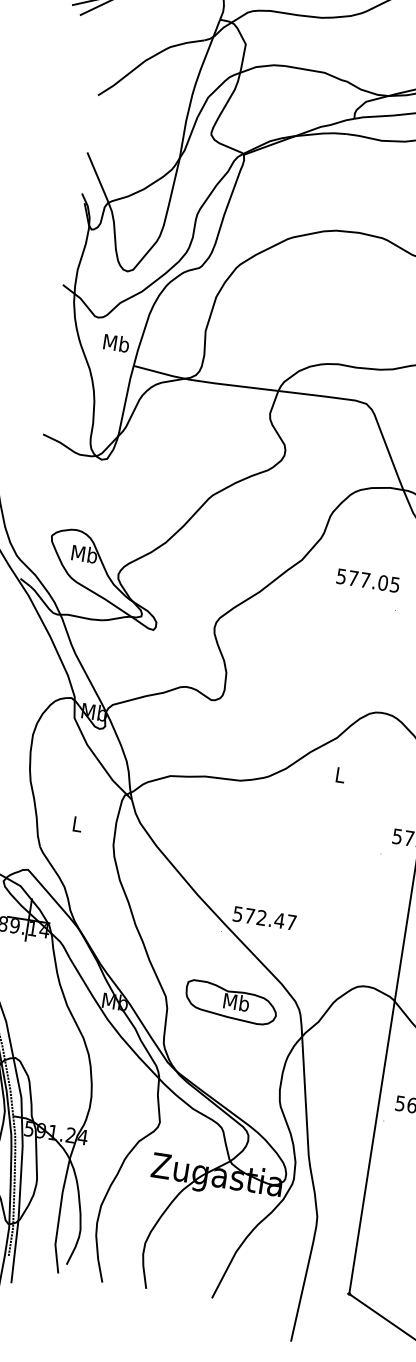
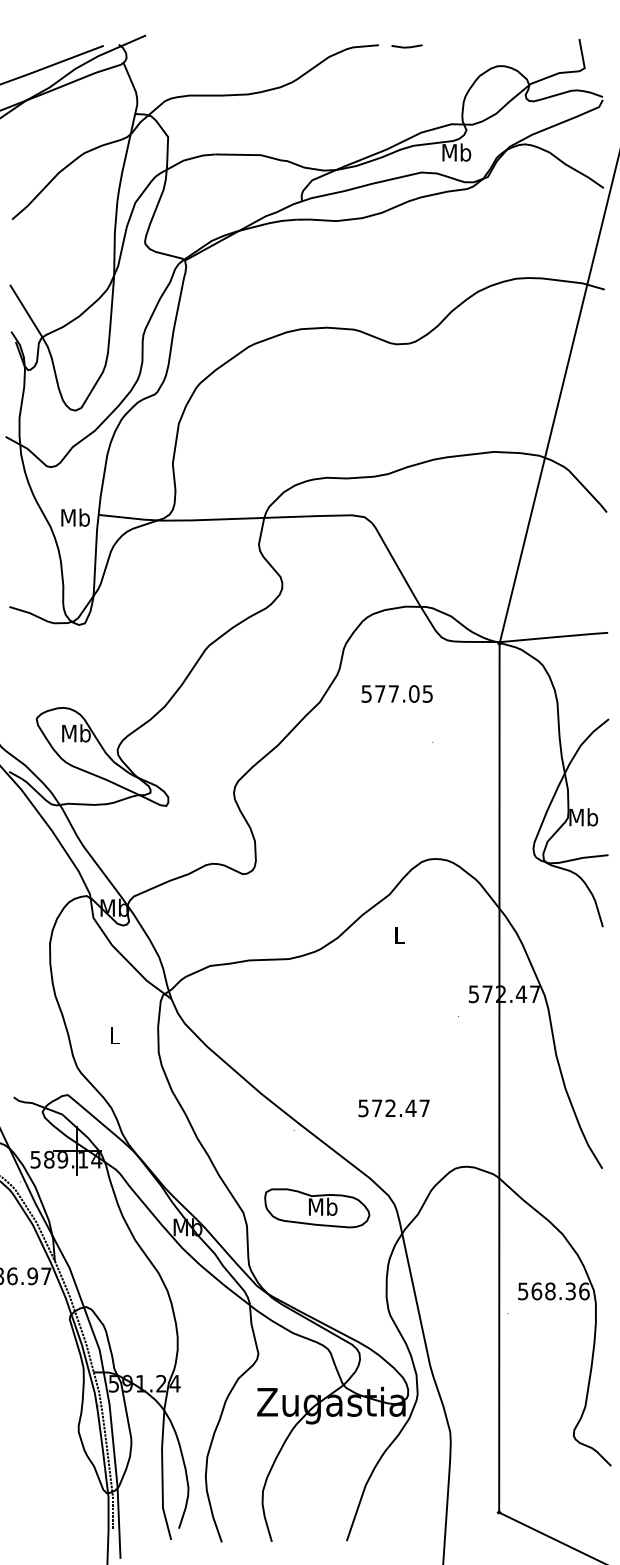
text: (116, 343) -> (75, 517), moved
text: (367, 580) -> (396, 693), moved
text: (264, 918) -> (393, 1108), moved

